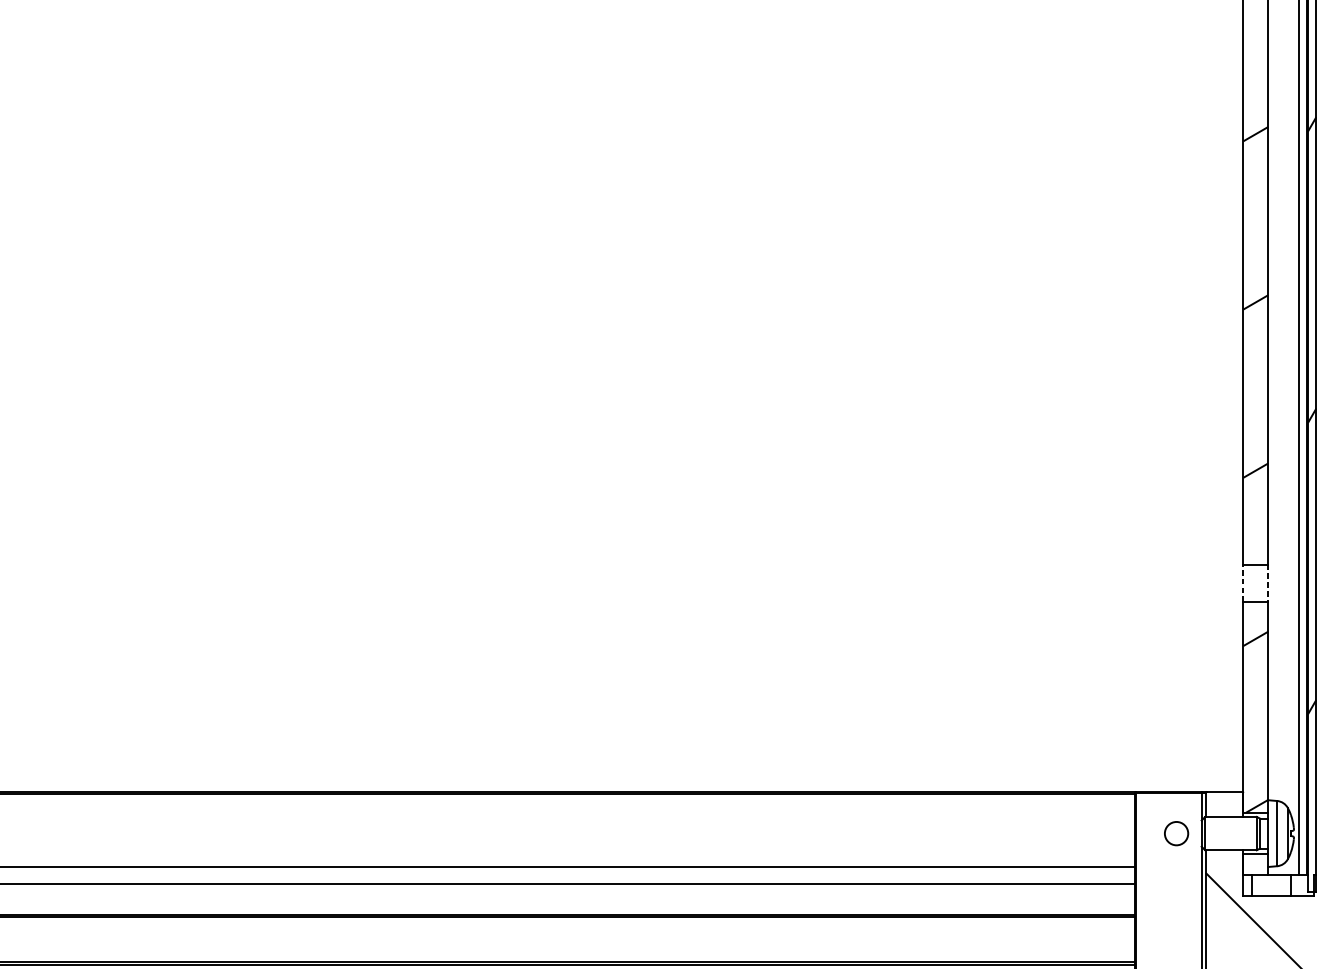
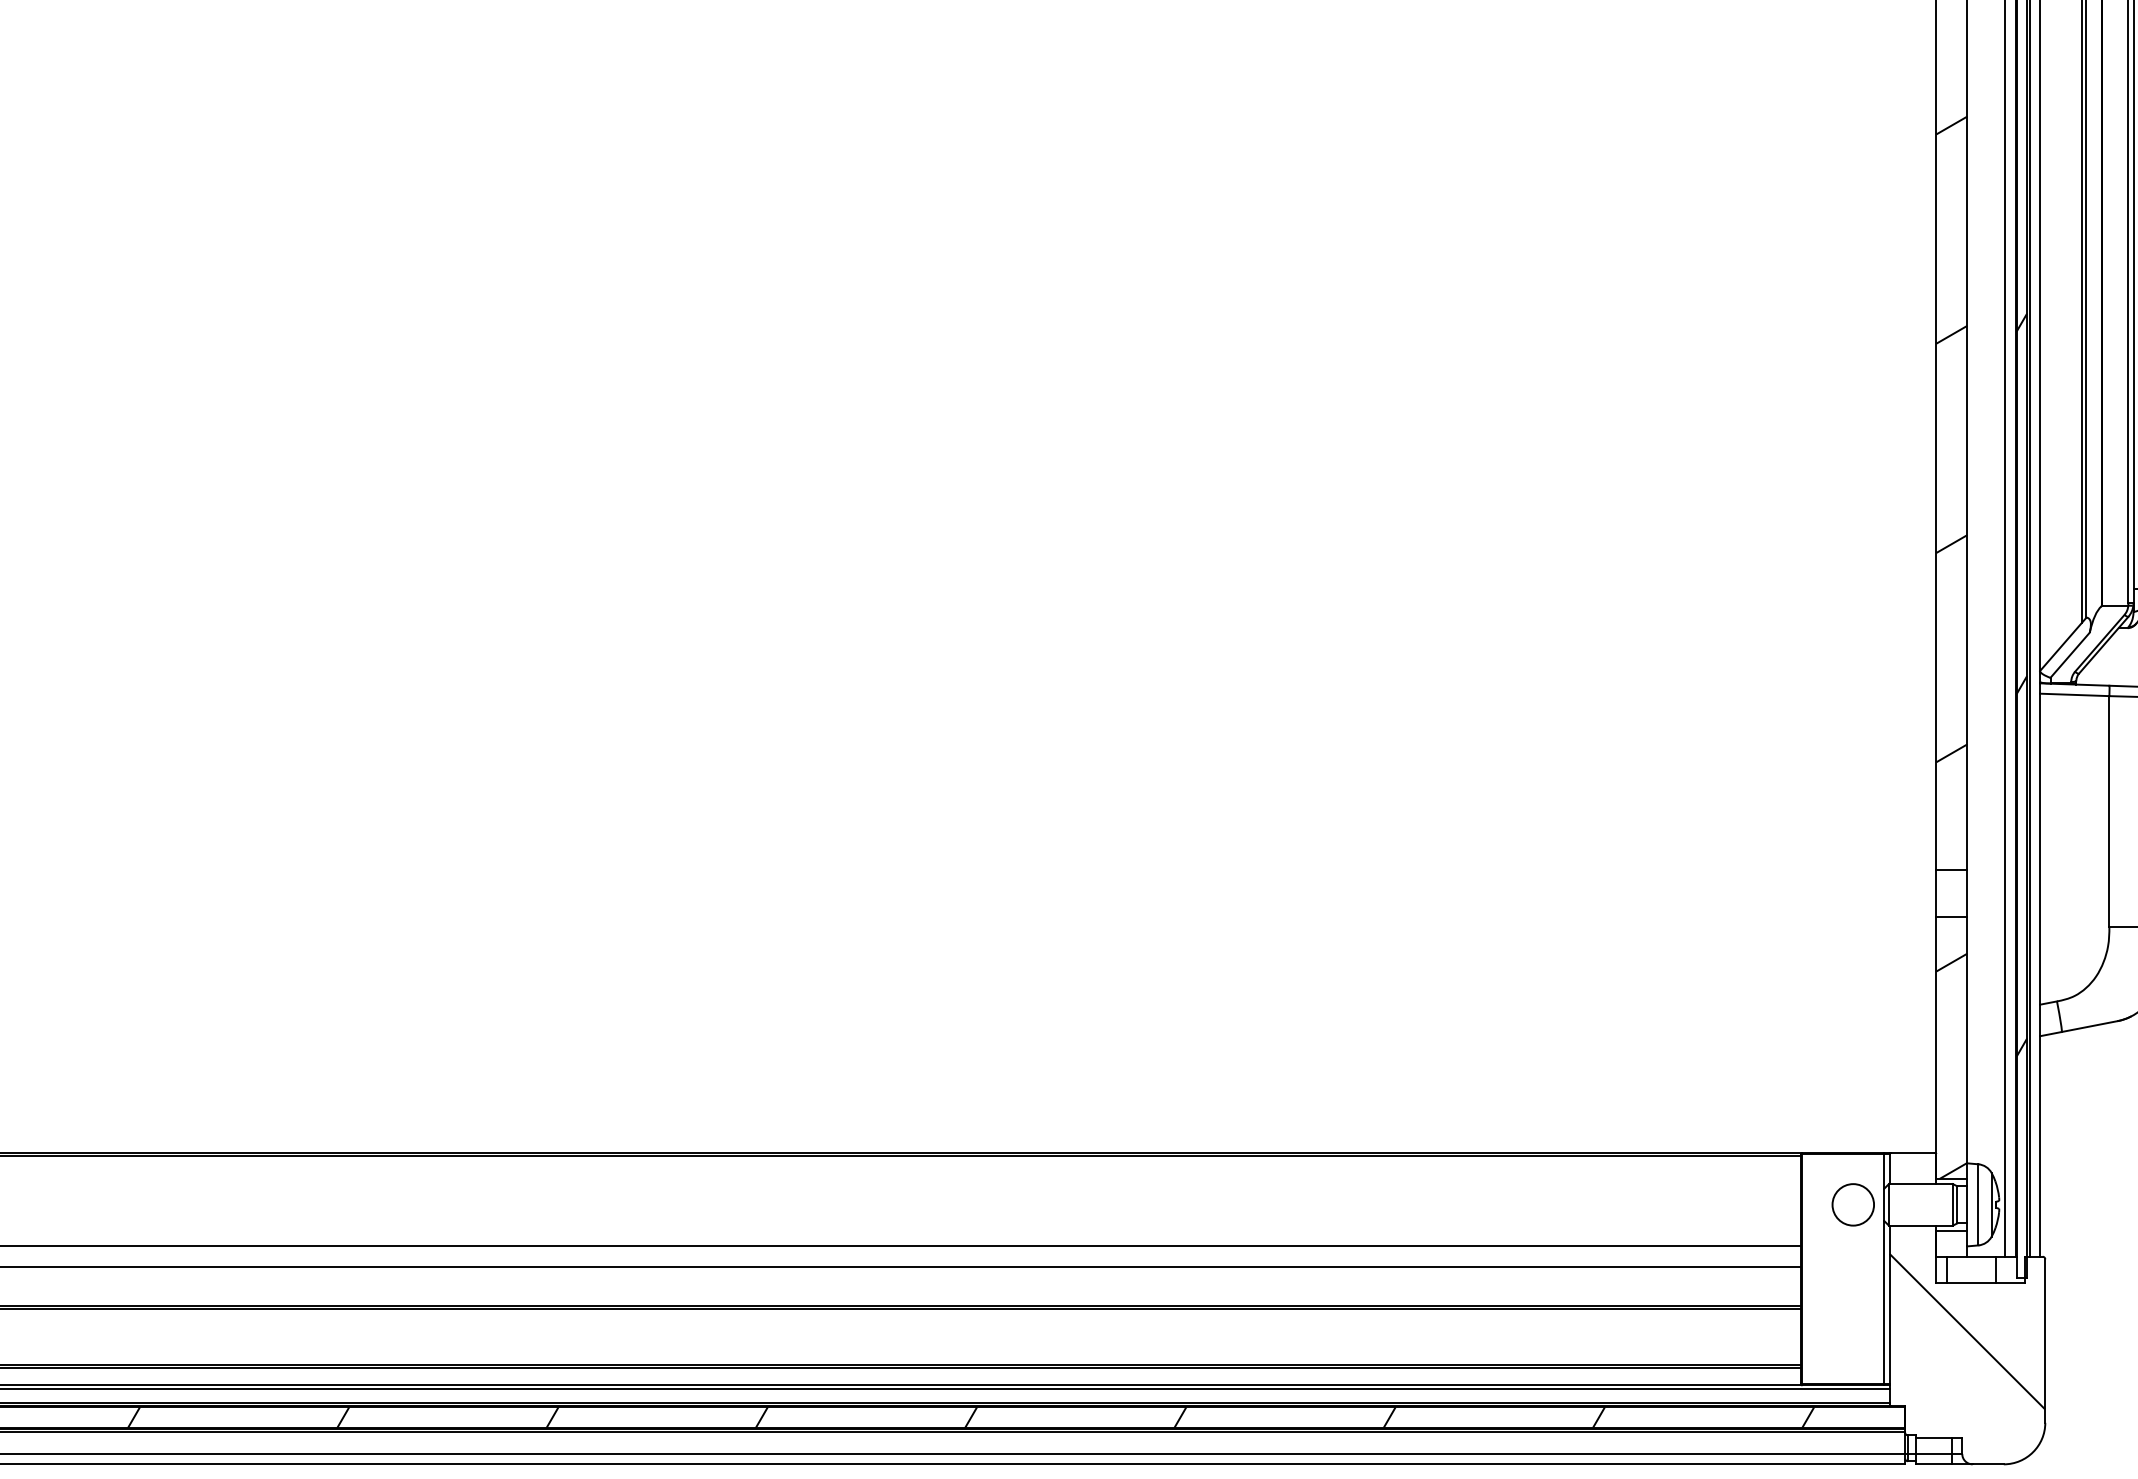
line: (1243, 583) -> (1936, 893), dashed -> solid
line: (1268, 584) -> (1967, 894), dashed -> solid
circle: (1175, 833) -> (1852, 1204), size x1.43

